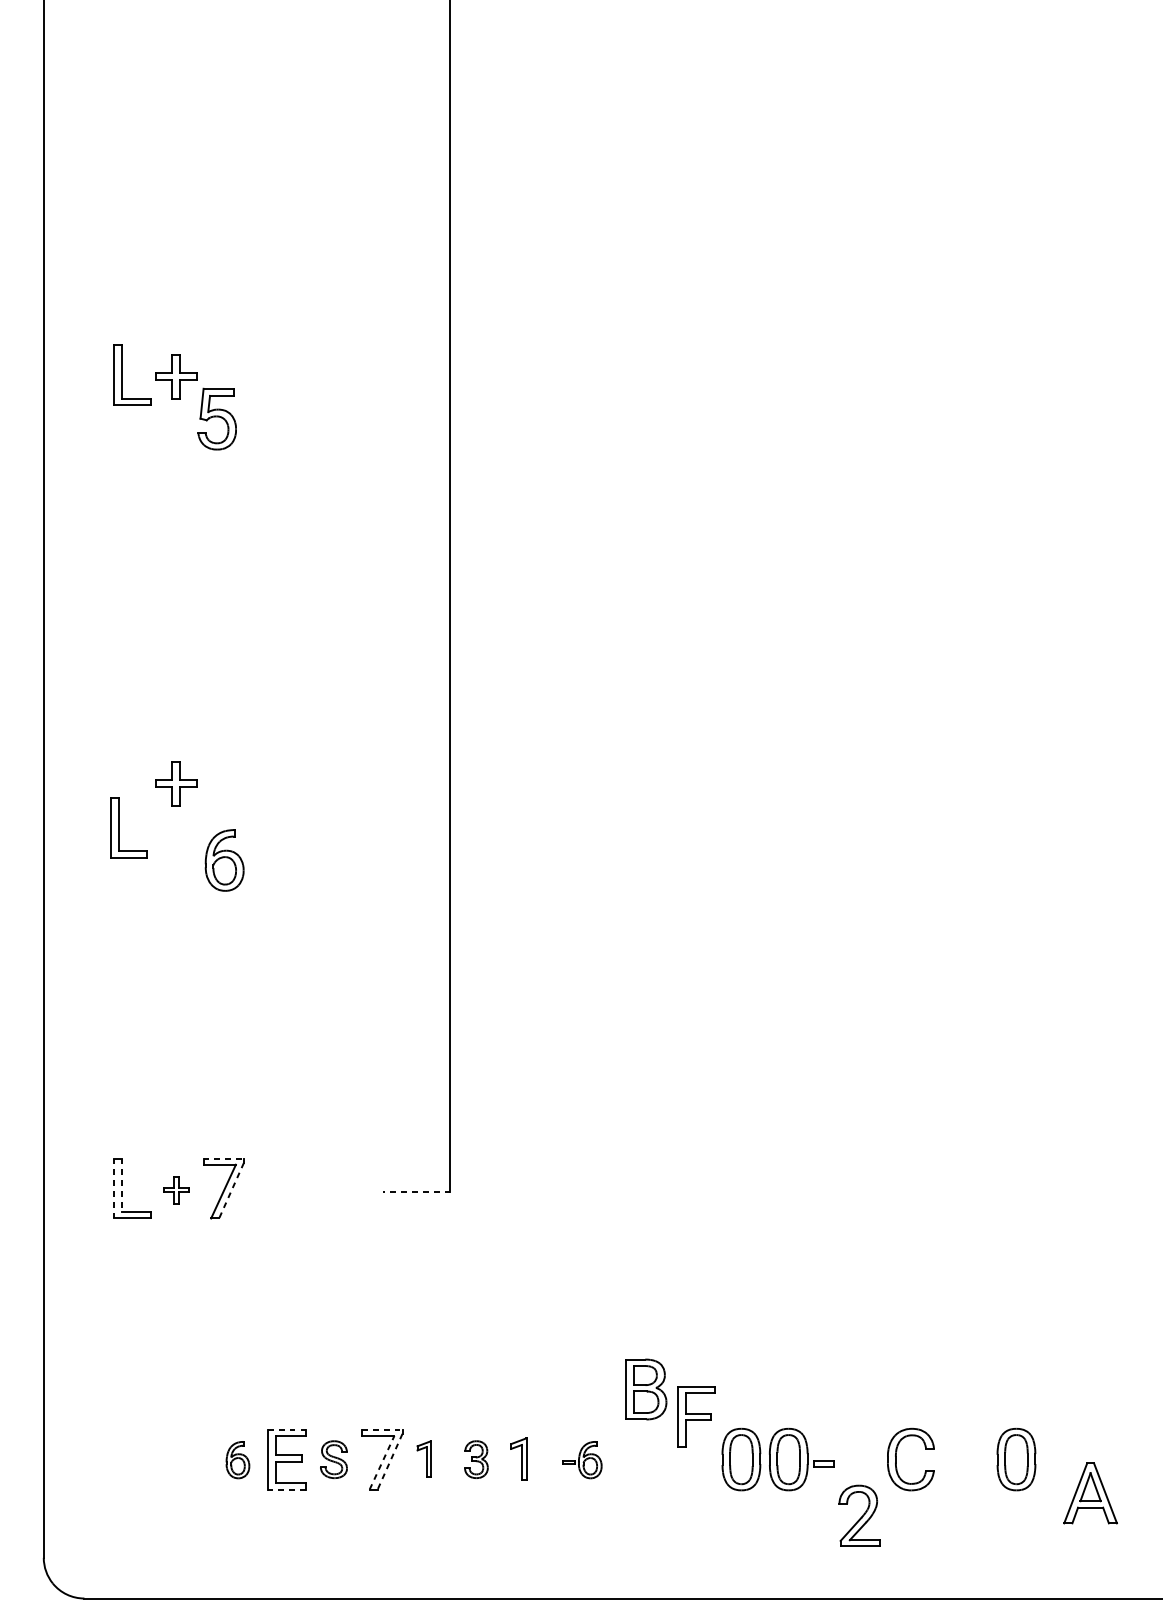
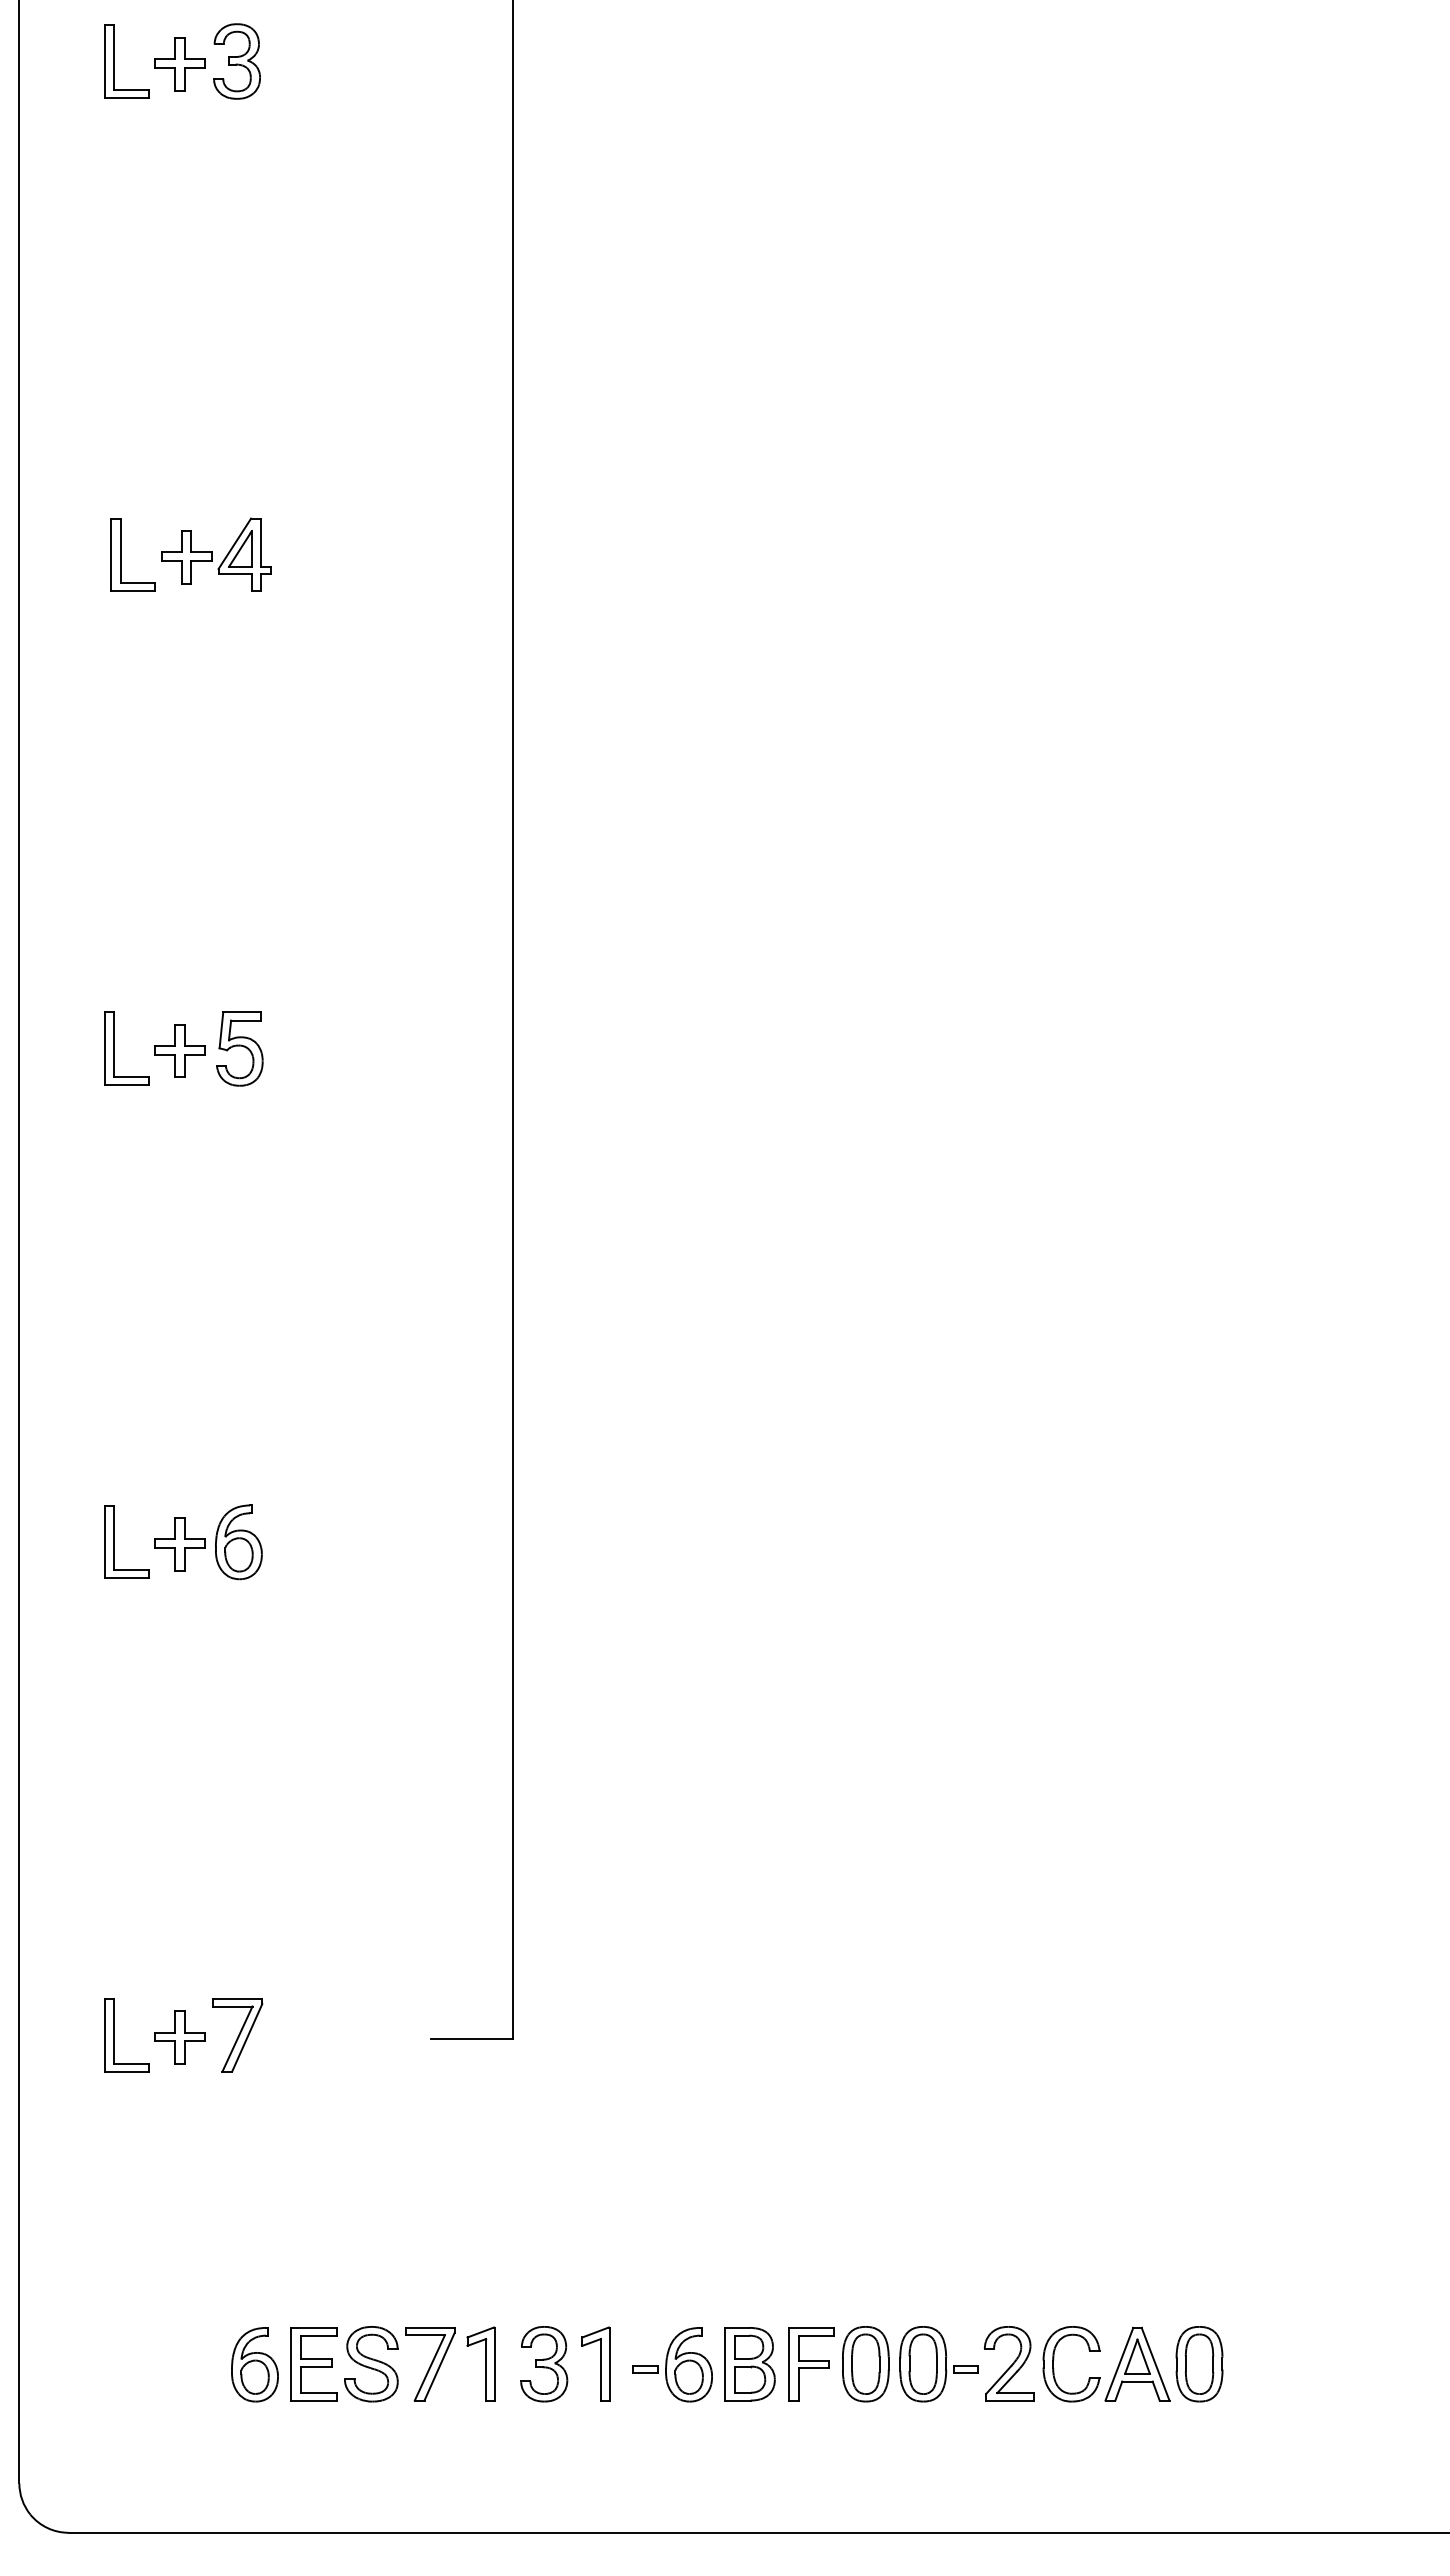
part: (216, 418) -> (239, 1048), moved
part: (118, 827) -> (114, 1541), moved
part: (224, 860) -> (238, 1542), moved
line: (223, 1158) -> (237, 1998), dashed -> solid
line: (122, 1185) -> (114, 2031), dashed -> solid
line: (113, 1187) -> (104, 2034), dashed -> solid
part: (175, 1190) -> (179, 2037), size x1.67
line: (231, 1190) -> (247, 2037), dashed -> solid
line: (416, 1191) -> (471, 2039), dashed -> solid
part: (645, 1389) -> (749, 2364), moved
part: (696, 1416) -> (811, 2364), moved
line: (287, 1429) -> (314, 2327), dashed -> solid
line: (382, 1429) -> (430, 2327), dashed -> solid
part: (423, 1458) -> (480, 2363), size x1.67
part: (518, 1458) -> (595, 2363), size x1.43
part: (237, 1459) -> (254, 2364), size x1.67
part: (334, 1459) -> (371, 2364), size x1.67
part: (476, 1459) -> (544, 2364), size x1.67
part: (582, 1459) -> (672, 2364), size x1.67
line: (390, 1461) -> (439, 2366), dashed -> solid
line: (381, 1463) -> (429, 2368), dashed -> solid
line: (286, 1489) -> (313, 2400), dashed -> solid
part: (1090, 1493) -> (1137, 2364), moved
part: (859, 1515) -> (1008, 2363), moved

